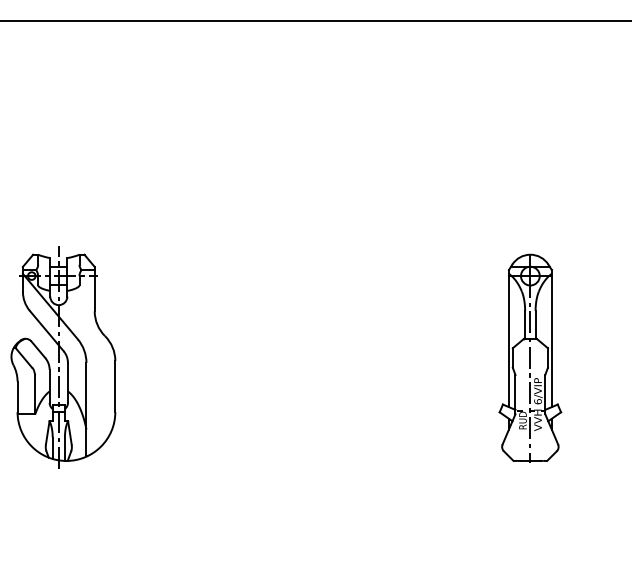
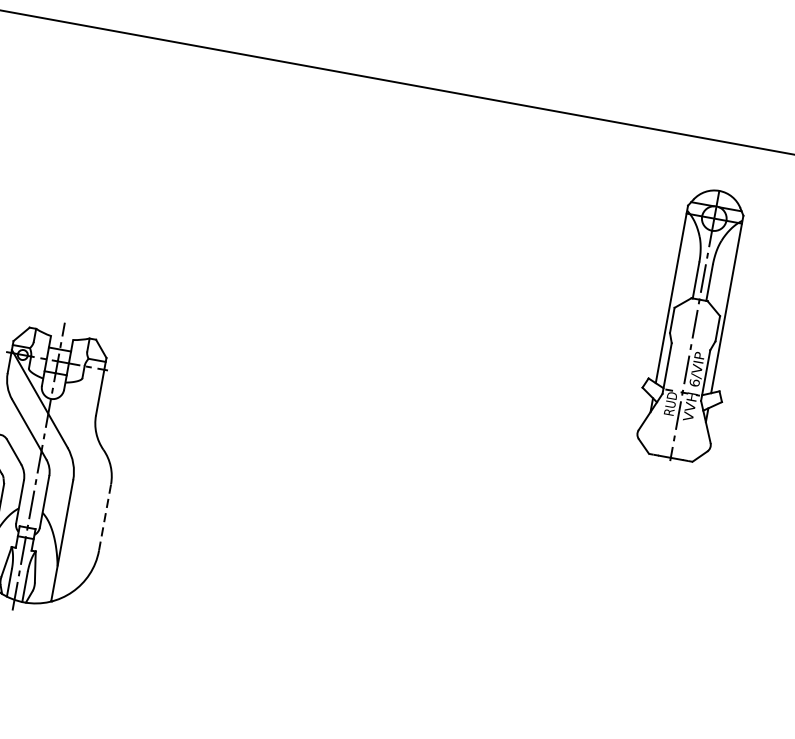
part: (530, 357) -> (695, 323), moved
line: (115, 386) -> (105, 517), solid -> dashed

